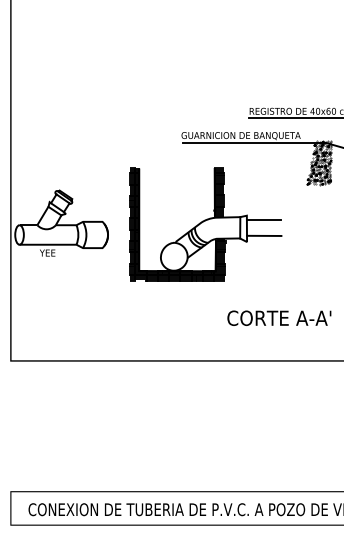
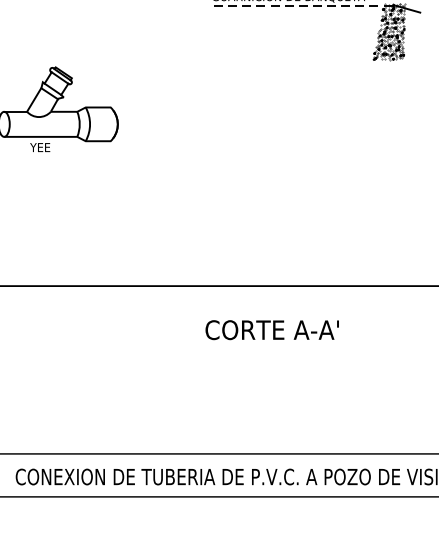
line: (253, 142) -> (304, 5), solid -> dashed
part: (205, 224) -> (242, 110), removed
text: (279, 317) -> (272, 329), moved

